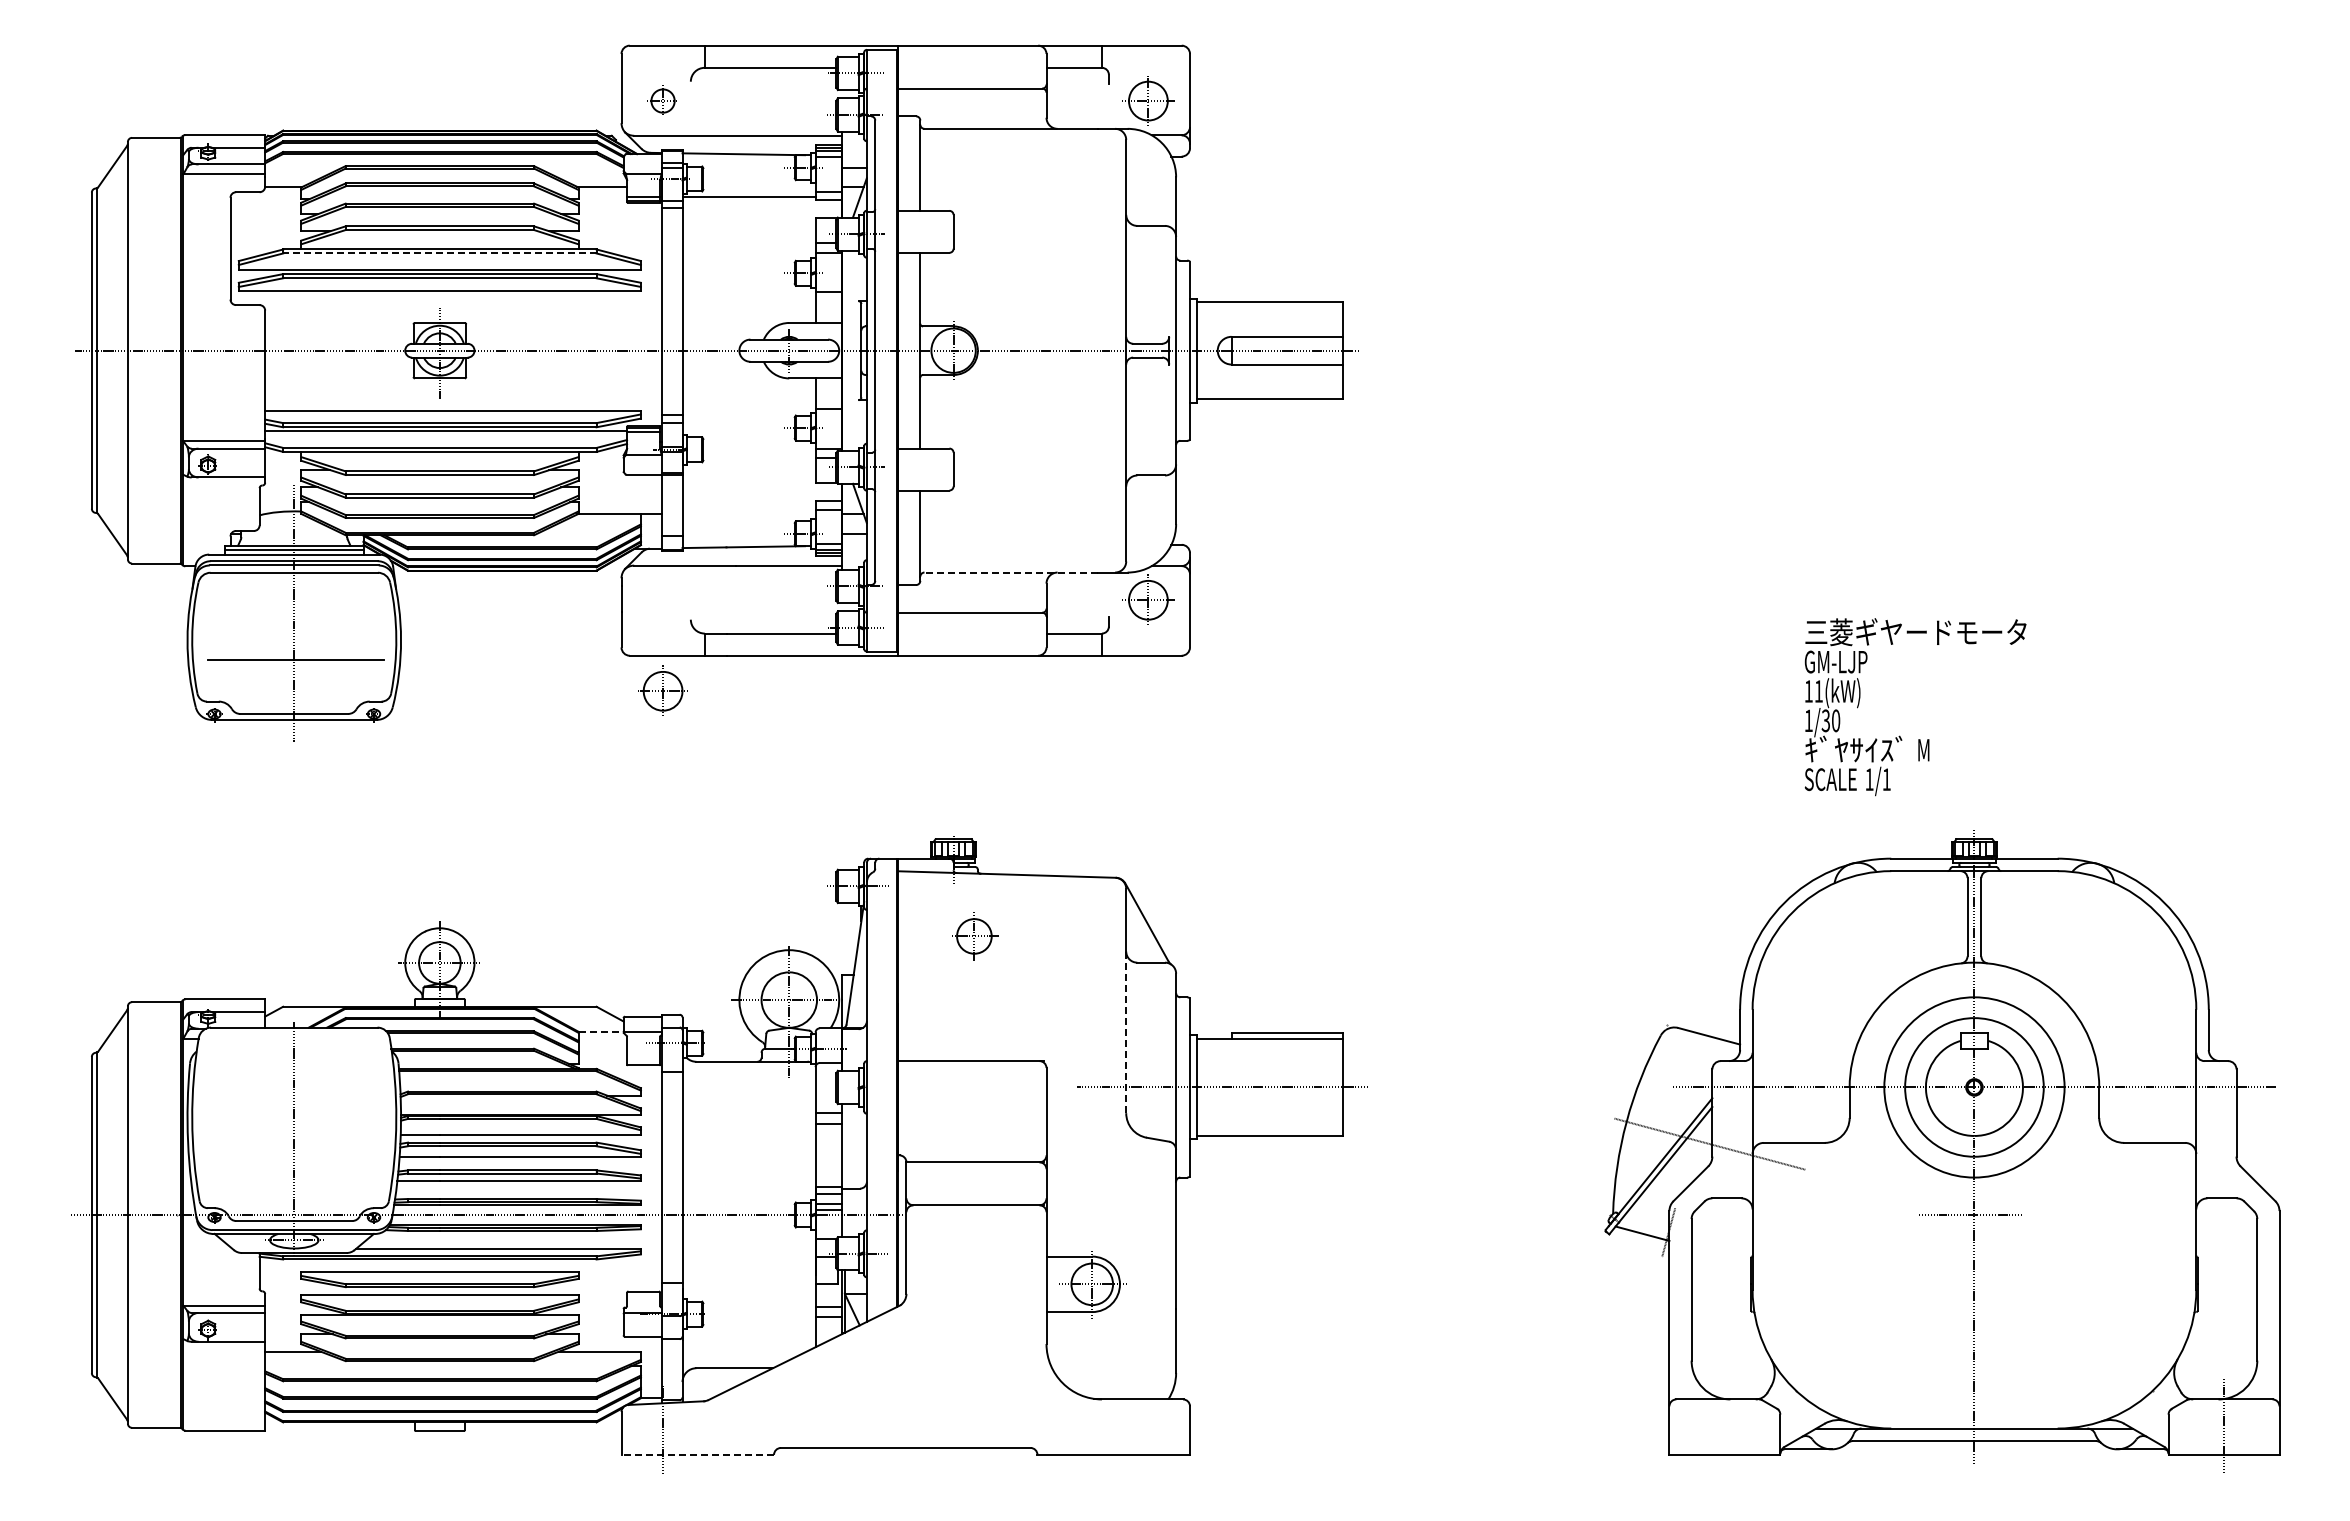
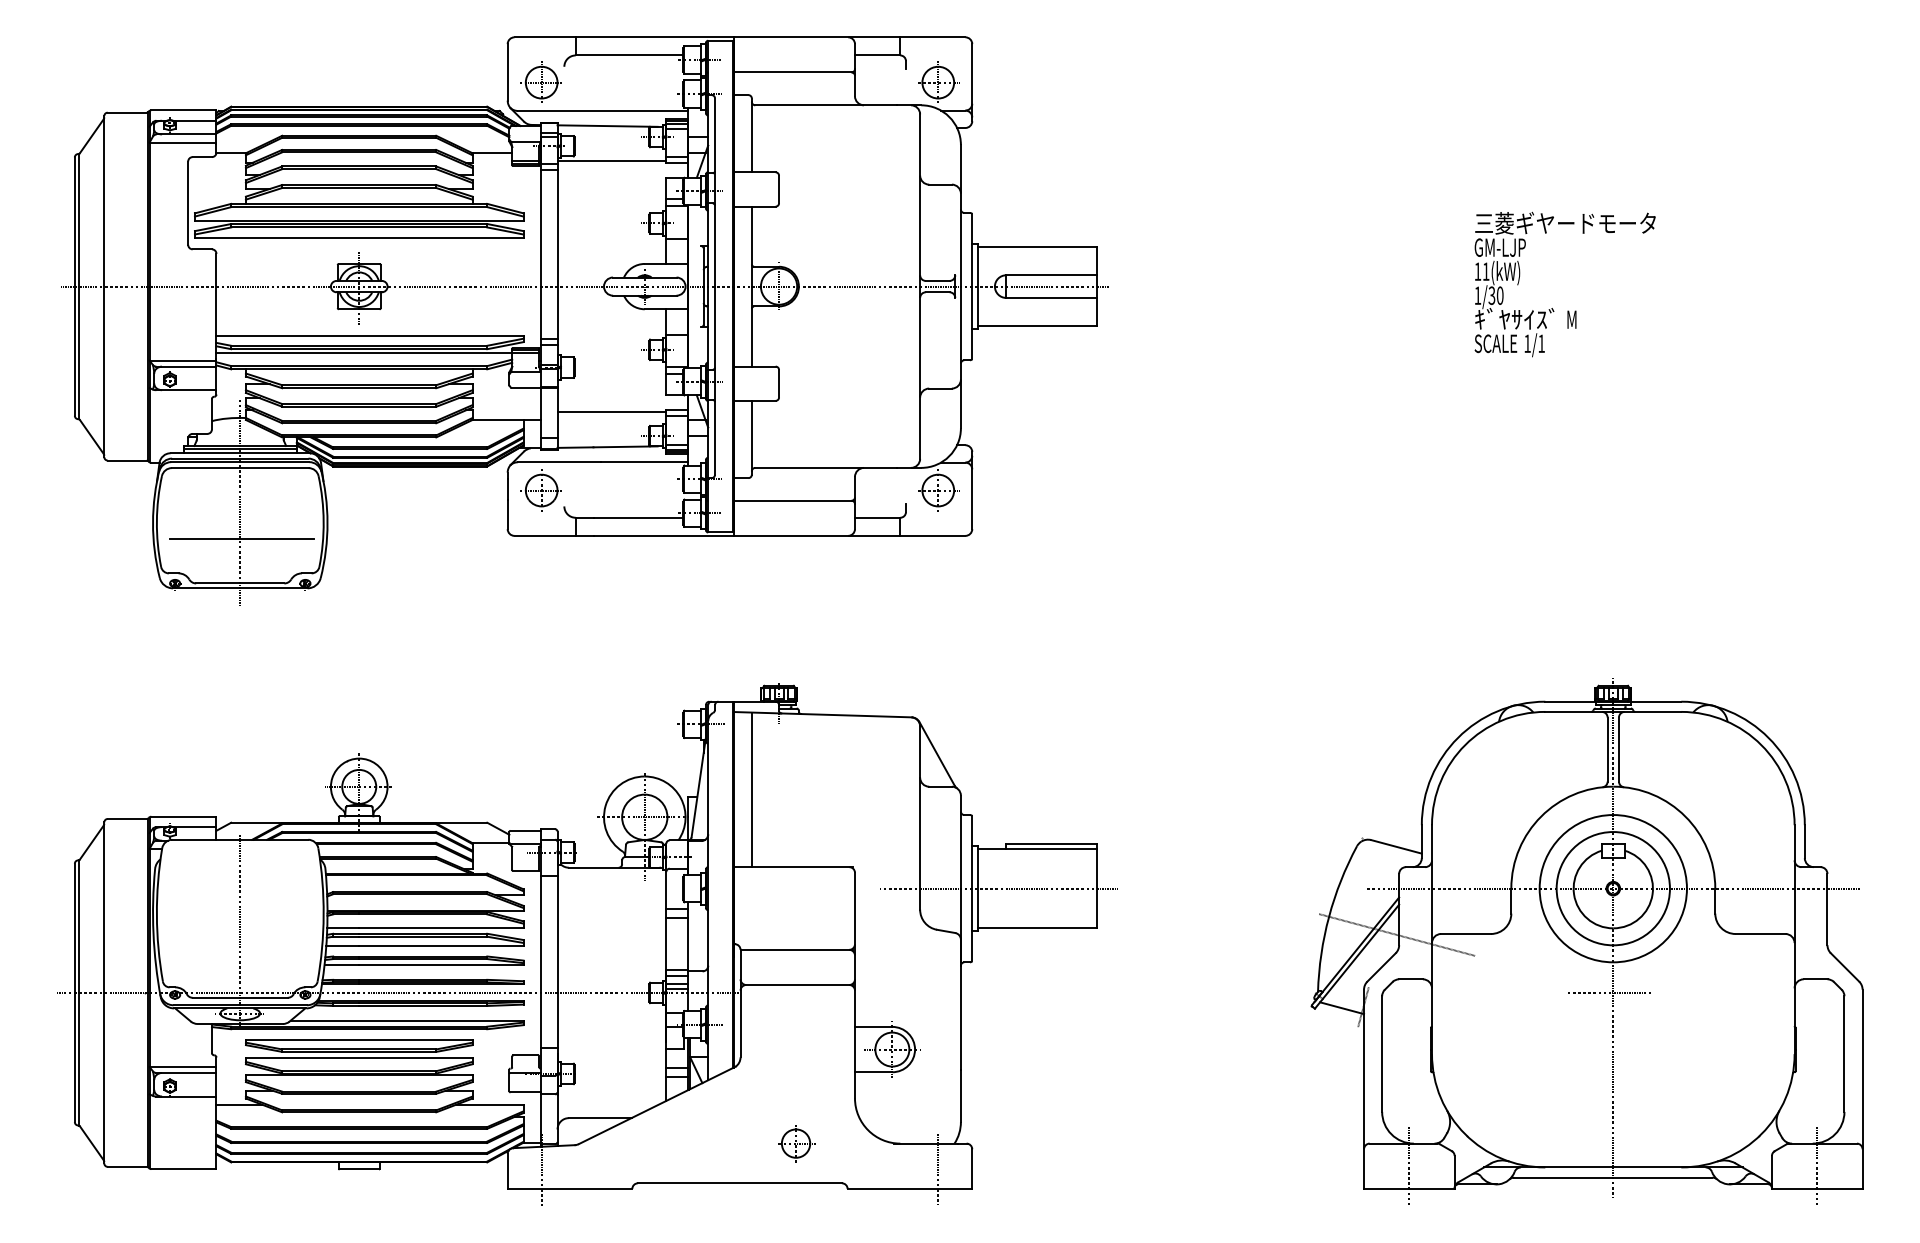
part: (662, 100) -> (541, 82), size x1.67
line: (439, 253) -> (358, 207), dashed -> solid
line: (748, 503) -> (611, 411), added
line: (1011, 572) -> (826, 467), dashed -> solid
part: (662, 690) -> (541, 489), moved
text: (1915, 707) -> (1565, 284), moved
part: (975, 936) -> (796, 1143), moved
line: (920, 966) -> (752, 789), added
line: (601, 1031) -> (491, 842), dashed -> solid
line: (1126, 1032) -> (920, 843), dashed -> solid
line: (1724, 1425) -> (1409, 1164), added
line: (1148, 1429) -> (938, 1168), added
line: (697, 1454) -> (569, 1188), dashed -> solid

